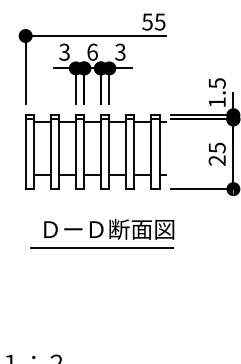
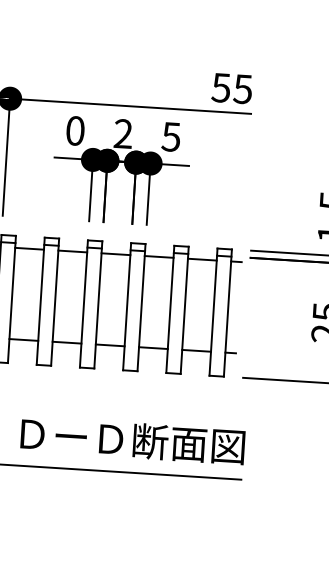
text: (64, 51) -> (75, 129), 3 -> 0
text: (92, 51) -> (123, 132), 6 -> 2
text: (120, 51) -> (171, 135), 3 -> 5

